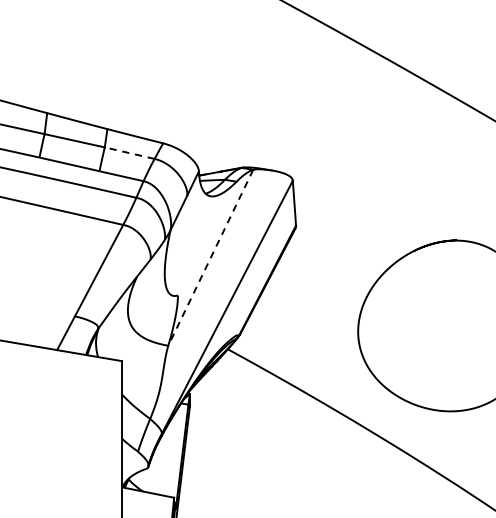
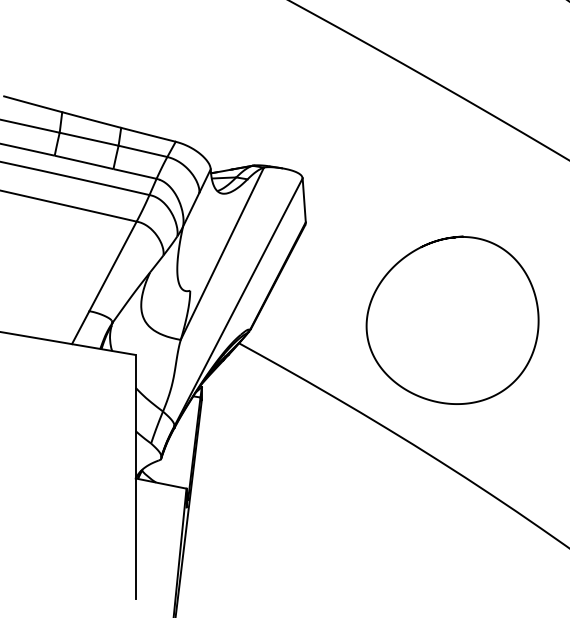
line: (129, 153) -> (142, 151), dashed -> solid
line: (210, 257) -> (222, 253), dashed -> solid

